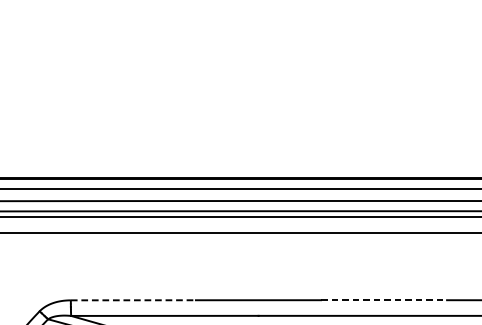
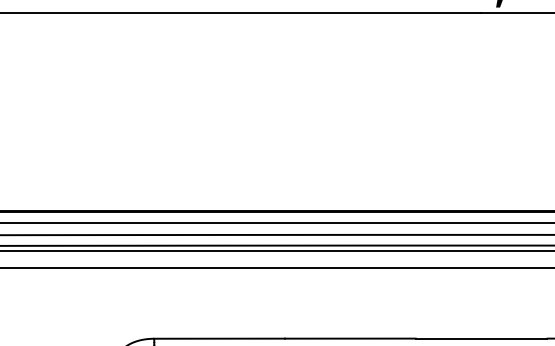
line: (134, 300) -> (220, 338), dashed -> solid
line: (383, 300) -> (481, 338), dashed -> solid

